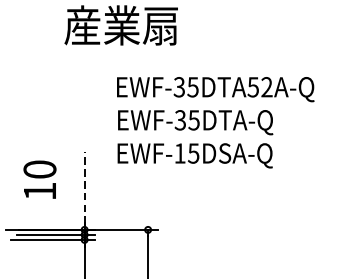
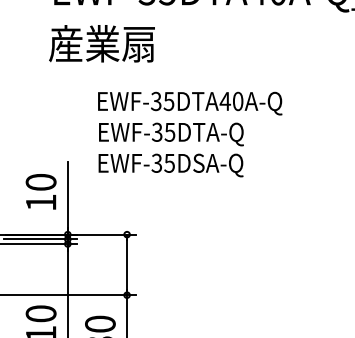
text: (259, 87) -> (231, 101), EWF-35DTA52A-Q -> EWF-35DTA40A-Q
text: (179, 152) -> (156, 162), EWF-15DSA-Q -> EWF-35DSA-Q
text: (39, 179) -> (40, 191), moved
line: (84, 187) -> (67, 195), dashed -> solid

